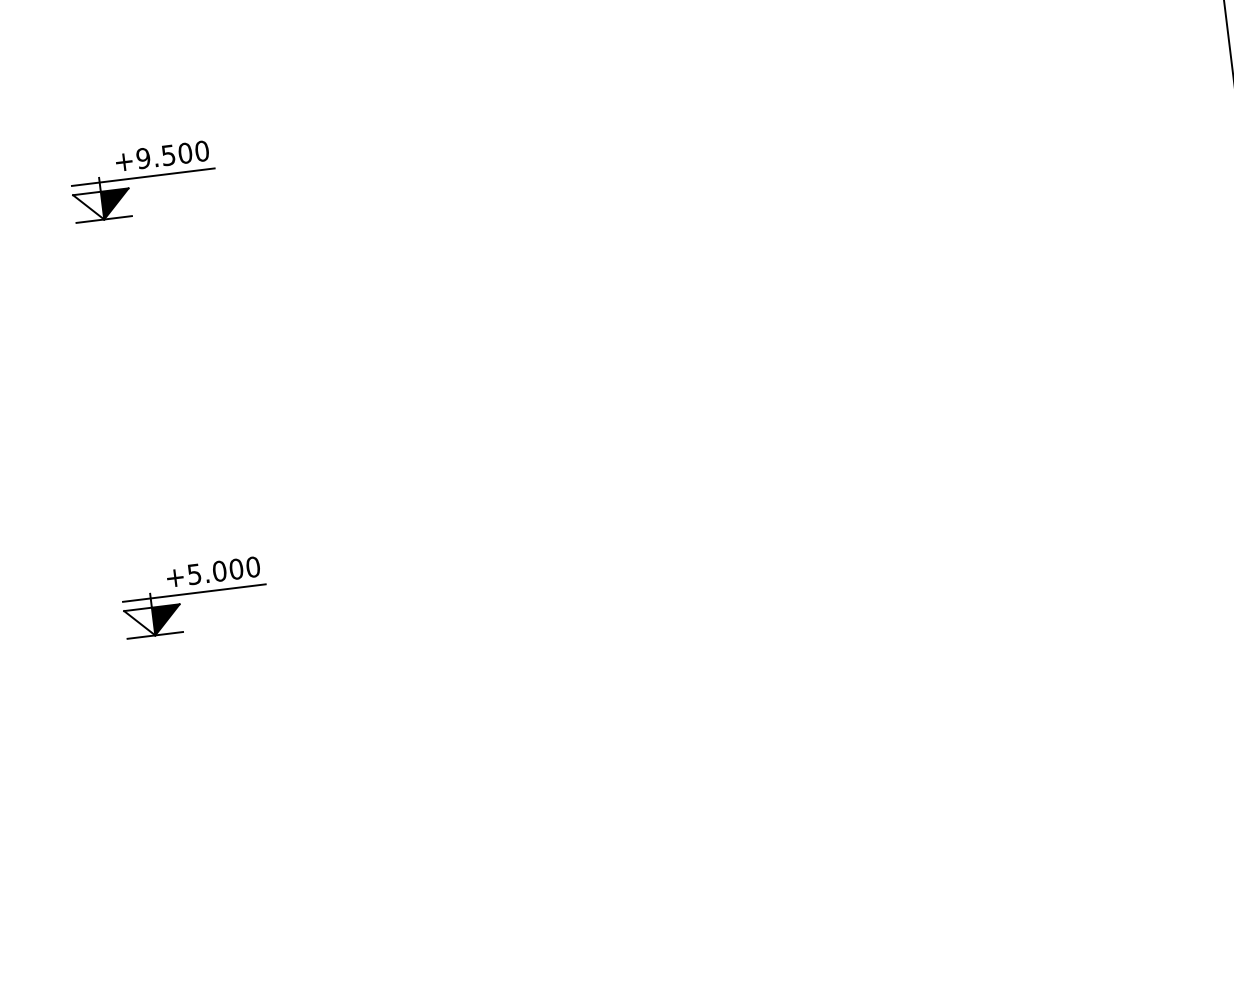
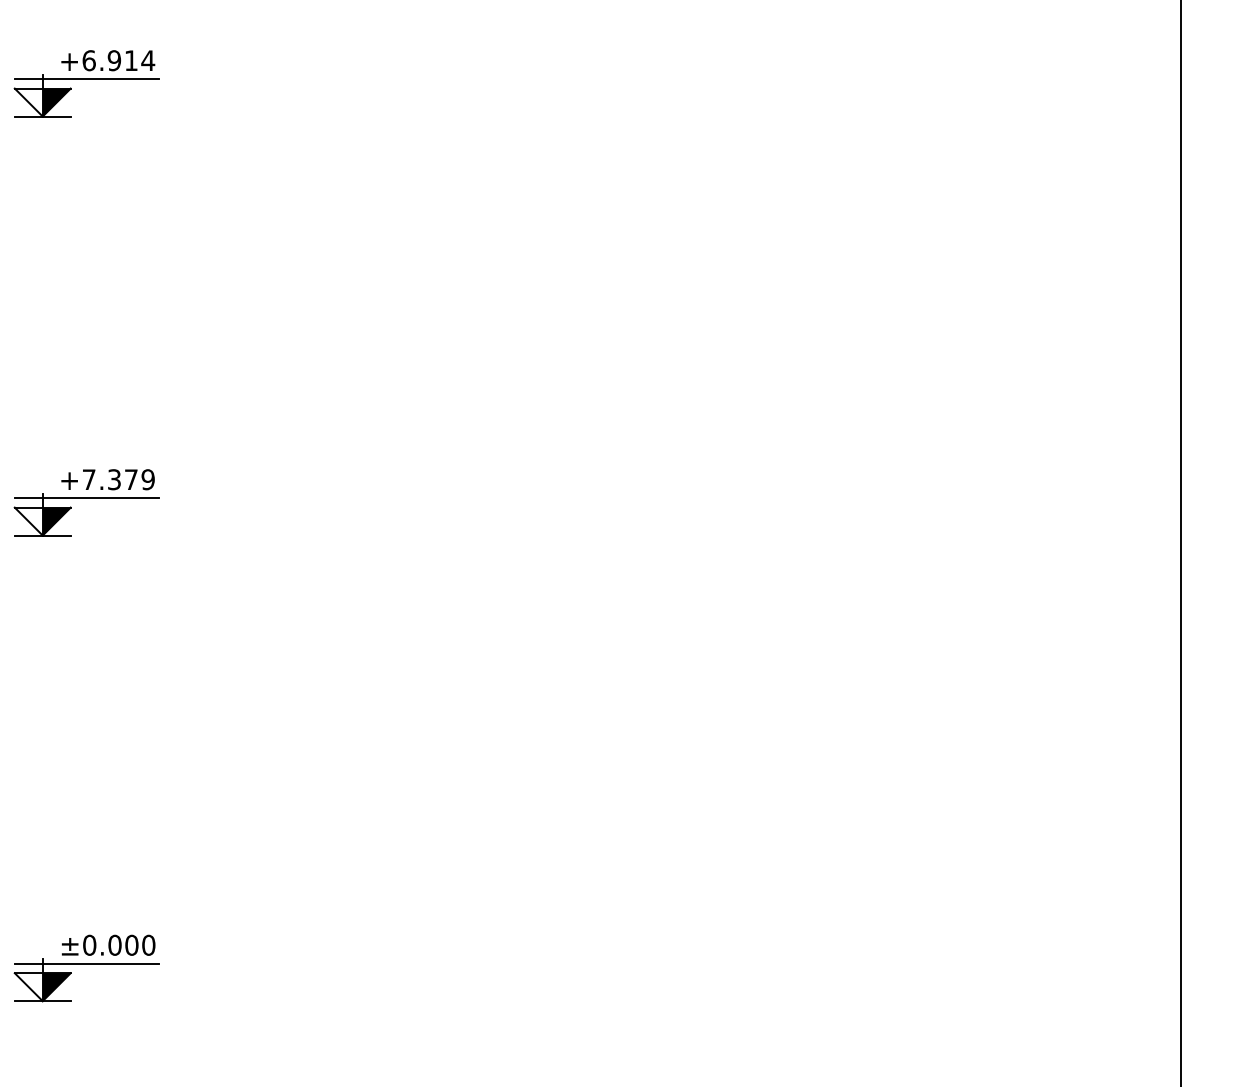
text: (172, 154) -> (118, 60), +9.500 -> +6.914
text: (223, 570) -> (118, 479), +5.000 -> +7.379

